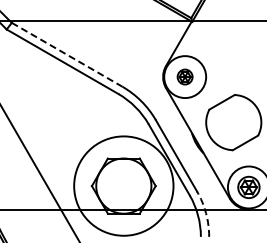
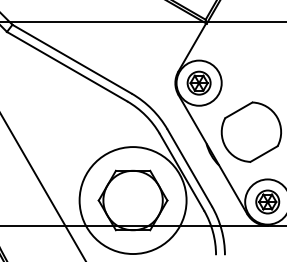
line: (67, 54) -> (72, 58), dashed -> solid
part: (184, 76) -> (198, 82), size x1.43
arc: (206, 213) -> (222, 230), dashed -> solid

